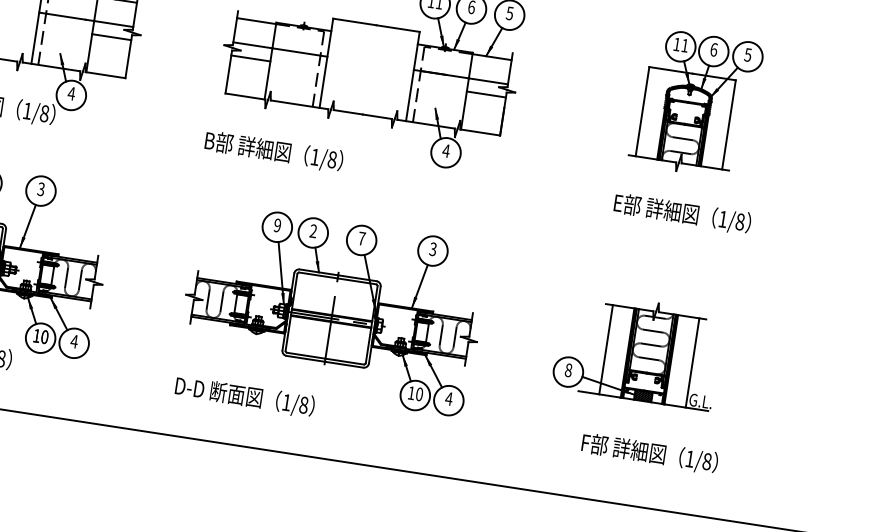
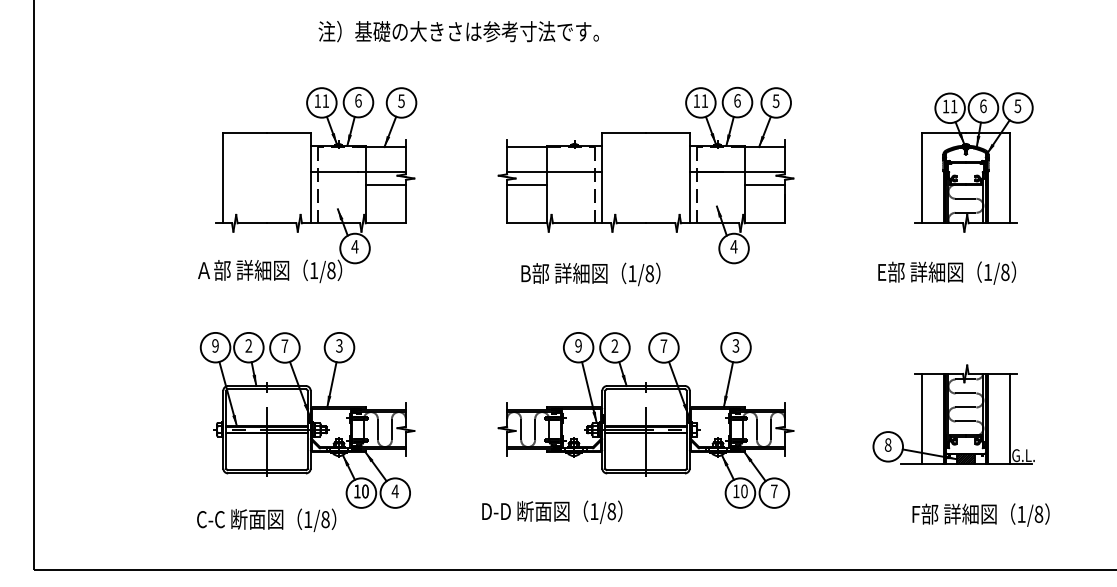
text: (273, 151) -> (590, 274), moved
text: (682, 213) -> (946, 272), moved
text: (245, 396) -> (552, 511), moved
text: (448, 398) -> (773, 491), 4 -> 7

